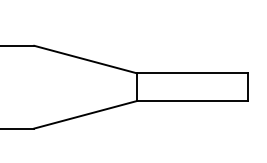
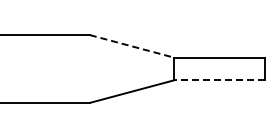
line: (86, 59) -> (132, 46), solid -> dashed
line: (191, 101) -> (218, 80), solid -> dashed

